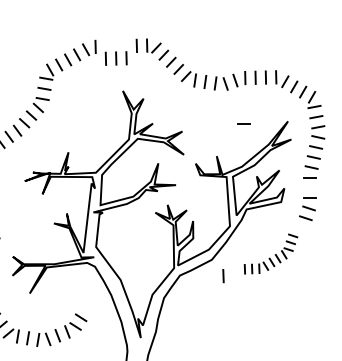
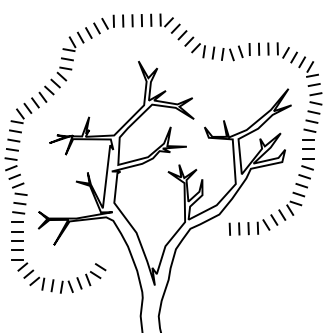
part: (116, 58) -> (132, 20), moved
line: (243, 123) -> (308, 148), moved
part: (270, 254) -> (272, 209), size x1.43

